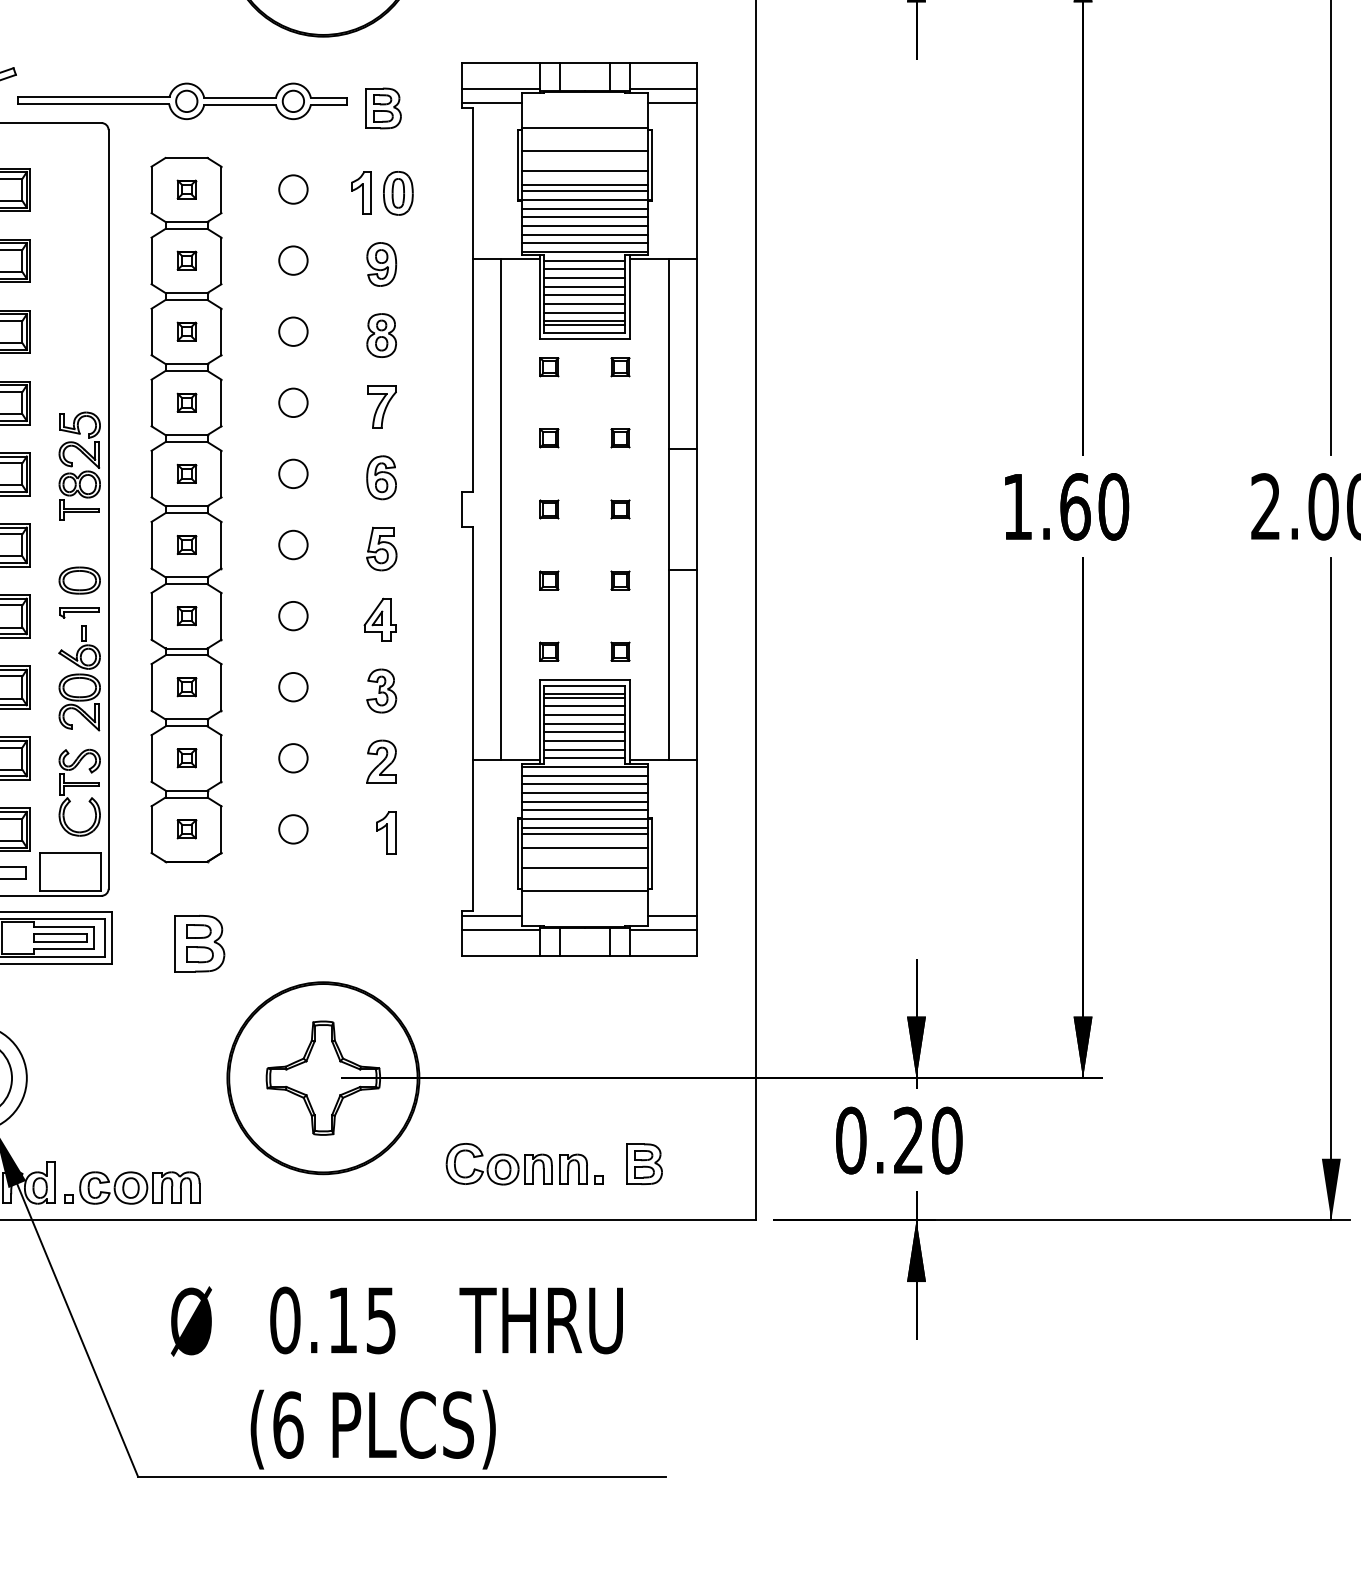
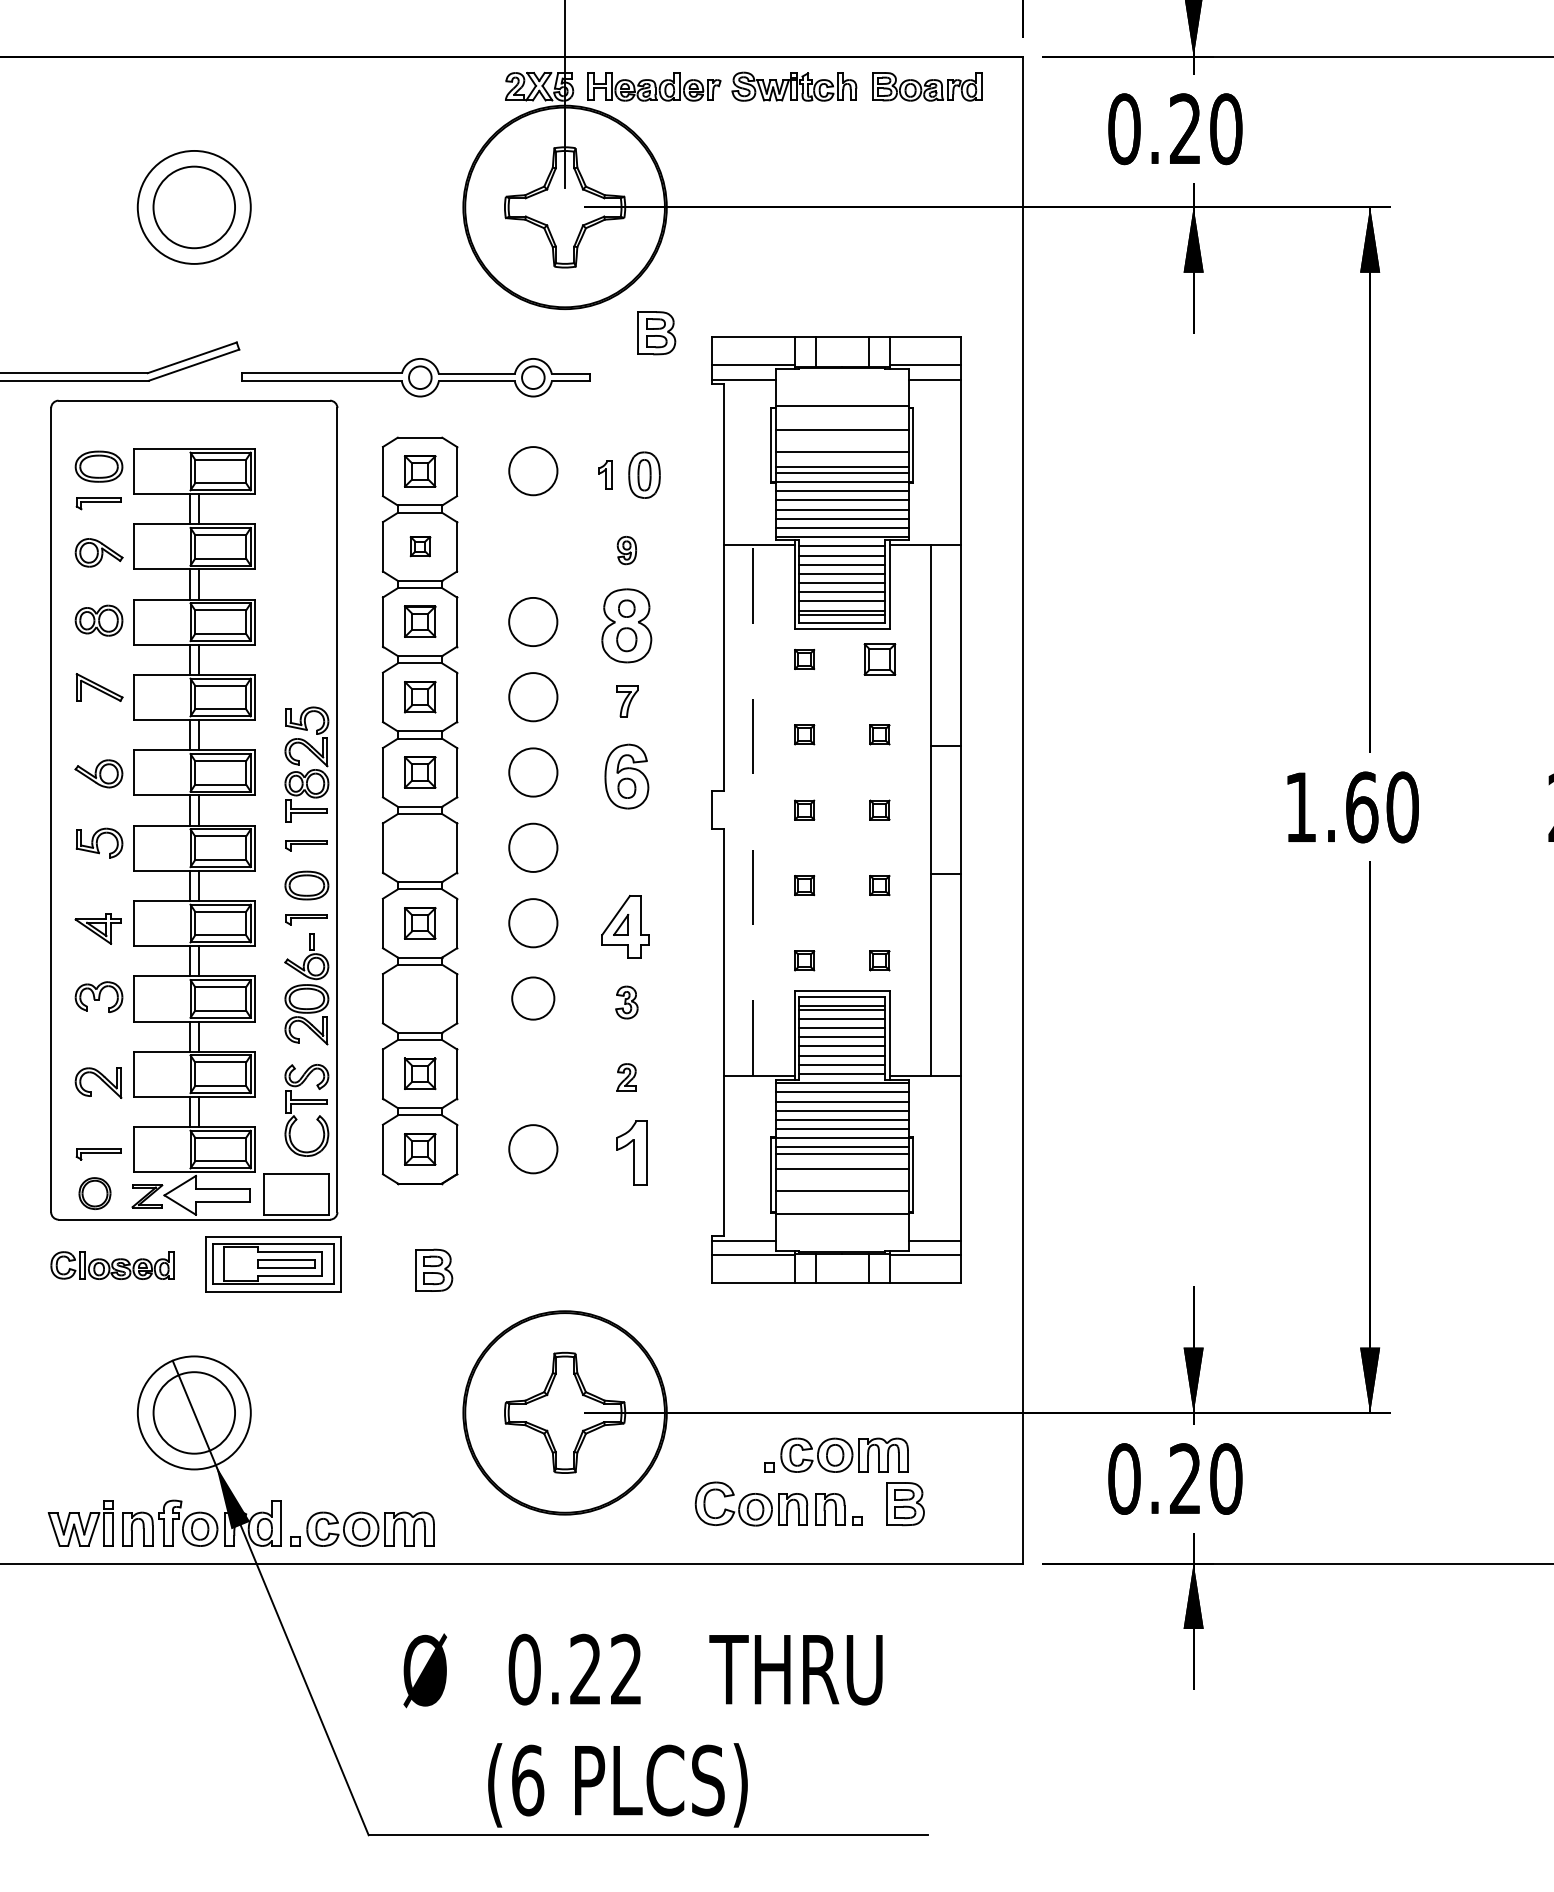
part: (383, 108) -> (656, 333), moved
part: (186, 188) -> (420, 470), size x1.6
circle: (293, 189) -> (533, 471), size x1.6
part: (361, 192) -> (605, 474), size x0.6
circle: (293, 260) -> (533, 546), removed
part: (381, 264) -> (626, 550), size x0.6
part: (186, 331) -> (420, 621), size x1.6
circle: (293, 331) -> (533, 621), size x1.6
part: (381, 335) -> (626, 625), size x1.6
part: (620, 367) -> (879, 659), size x1.6
part: (186, 402) -> (420, 696), size x1.6
circle: (293, 403) -> (533, 697), size x1.6
part: (382, 406) -> (627, 701), size x0.7
part: (186, 473) -> (420, 772), size x1.6
circle: (293, 473) -> (533, 772), size x1.6
part: (381, 477) -> (626, 776), size x1.4
line: (501, 509) -> (753, 810), solid -> dashed
part: (79, 542) -> (306, 845), added
part: (186, 544) -> (420, 847), removed
circle: (293, 544) -> (533, 847), size x1.6
part: (381, 548) -> (626, 851), removed
part: (186, 615) -> (420, 922), size x1.6
circle: (293, 616) -> (533, 923), size x1.6
part: (380, 620) -> (625, 927), size x1.4
part: (186, 687) -> (420, 998), removed
circle: (293, 687) -> (533, 998), size x1.4
part: (381, 690) -> (626, 1002), size x0.7
part: (186, 757) -> (420, 1073), size x1.6
circle: (293, 757) -> (533, 1073), removed
part: (381, 761) -> (626, 1077), size x0.6
part: (186, 828) -> (420, 1148), size x1.6
circle: (293, 829) -> (533, 1149), size x1.6
part: (386, 832) -> (631, 1152), size x1.4
part: (199, 943) -> (433, 1270), size x0.7
part: (579, 1117) -> (836, 1454), added
text: (361, 1320) -> (605, 1669), 0.15 -> 0.22

